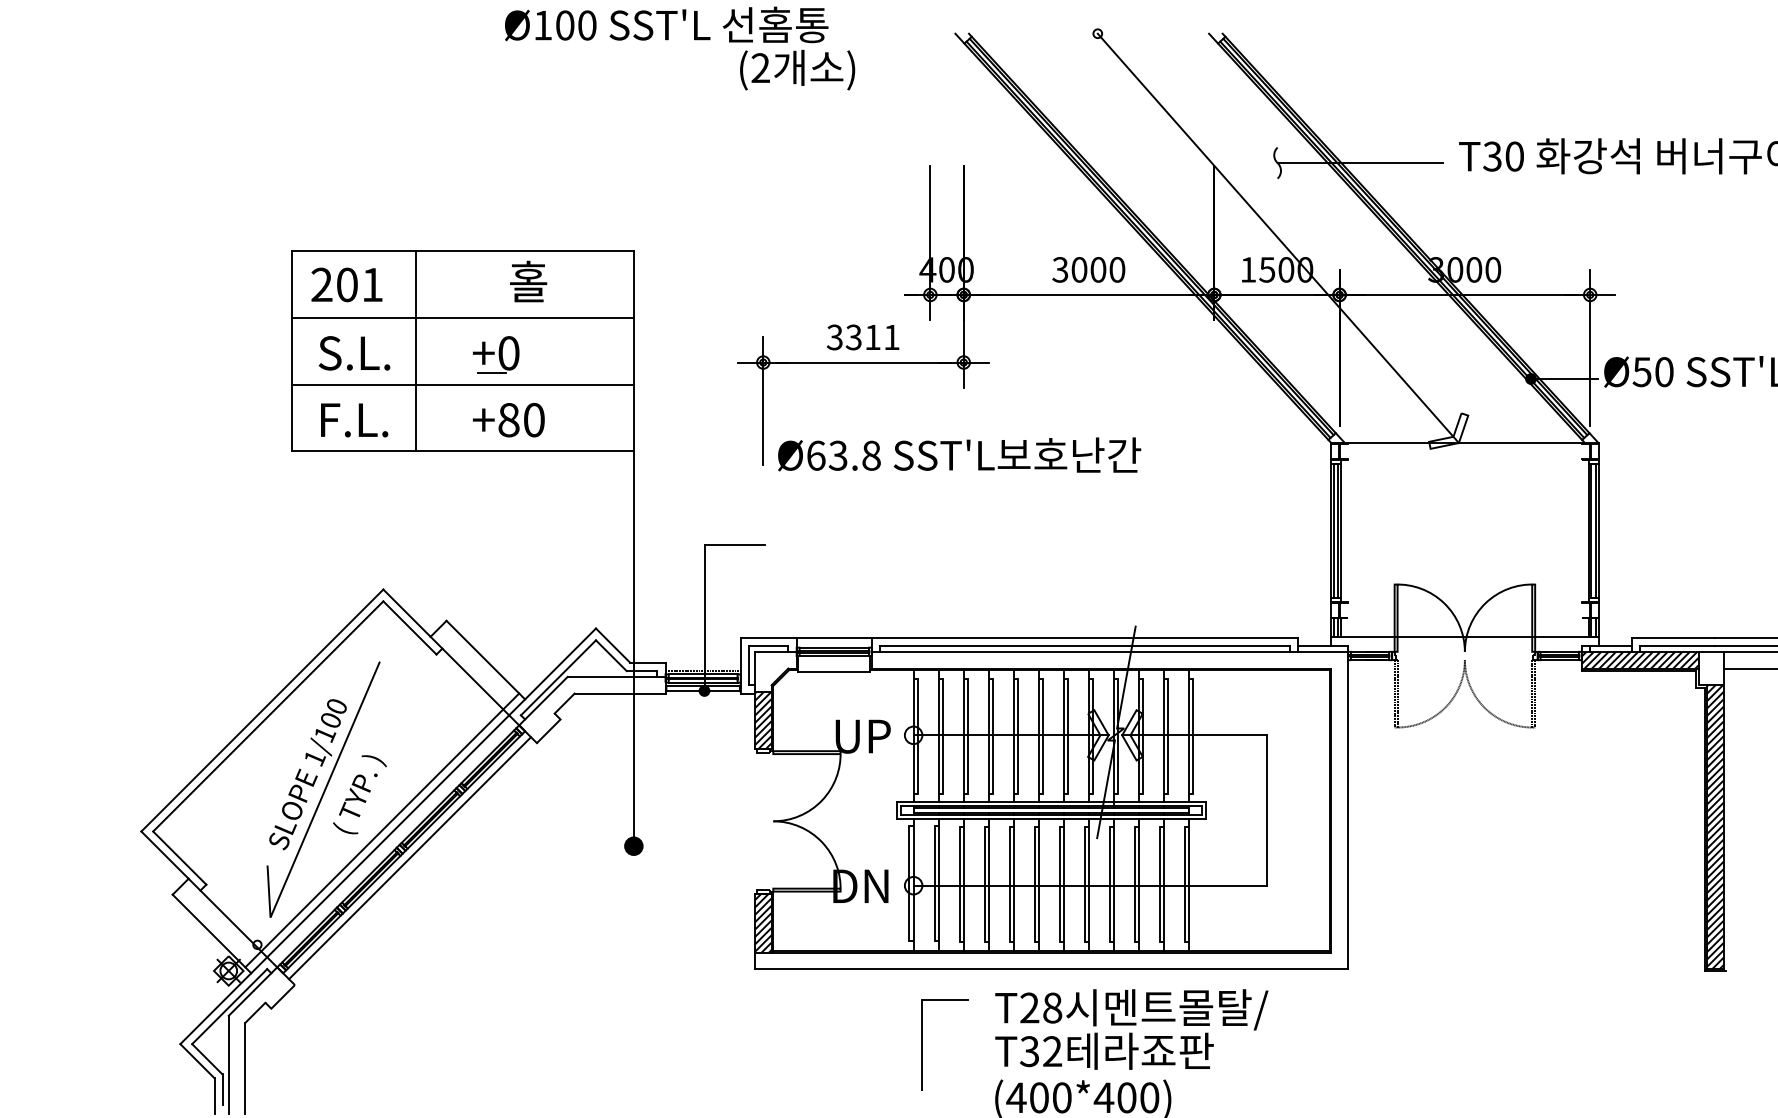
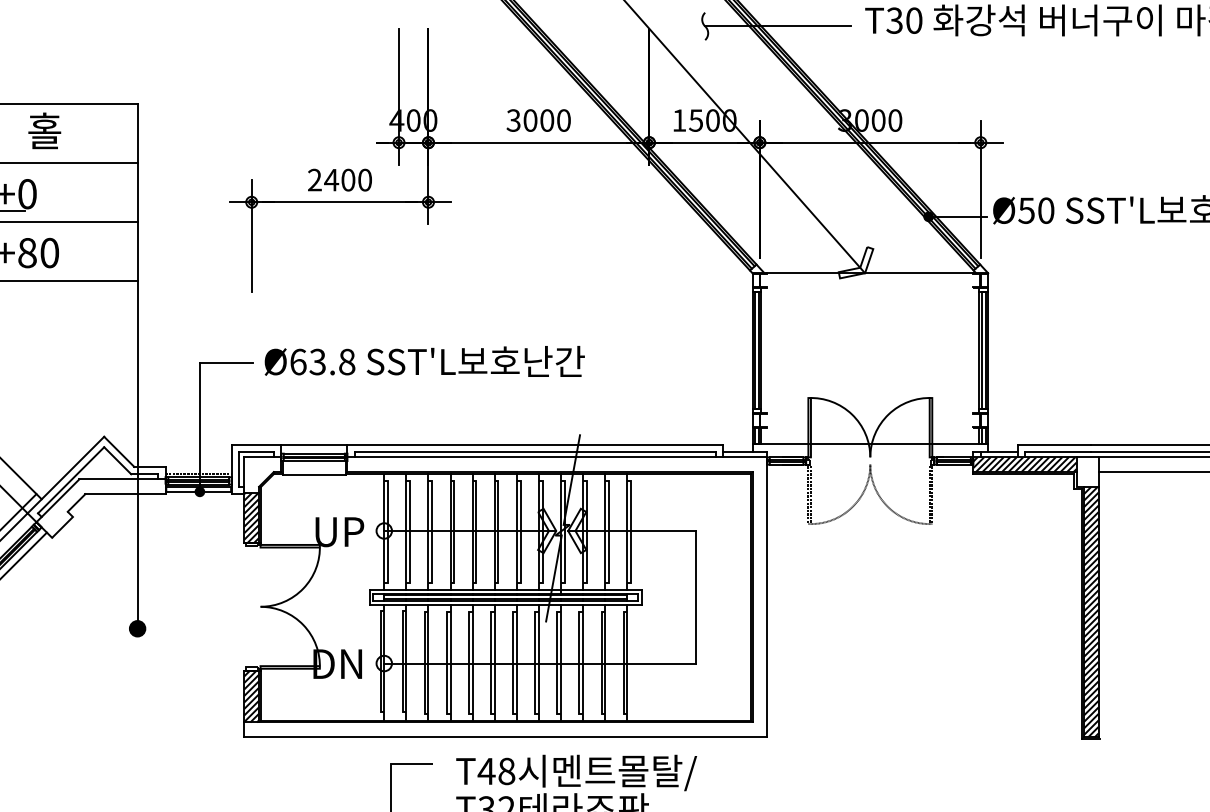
text: (862, 337) -> (339, 180), 3311 -> 2400
text: (959, 454) -> (424, 360), moved
text: (1029, 1007) -> (486, 770), T28 -> T48

